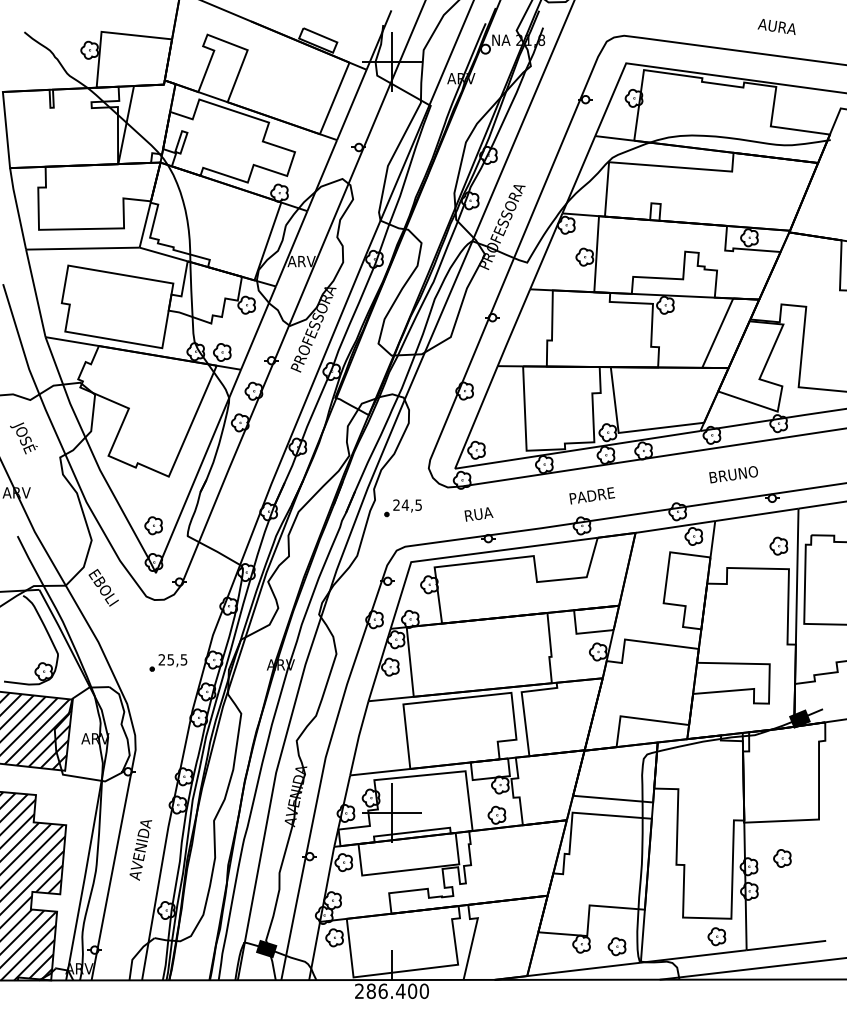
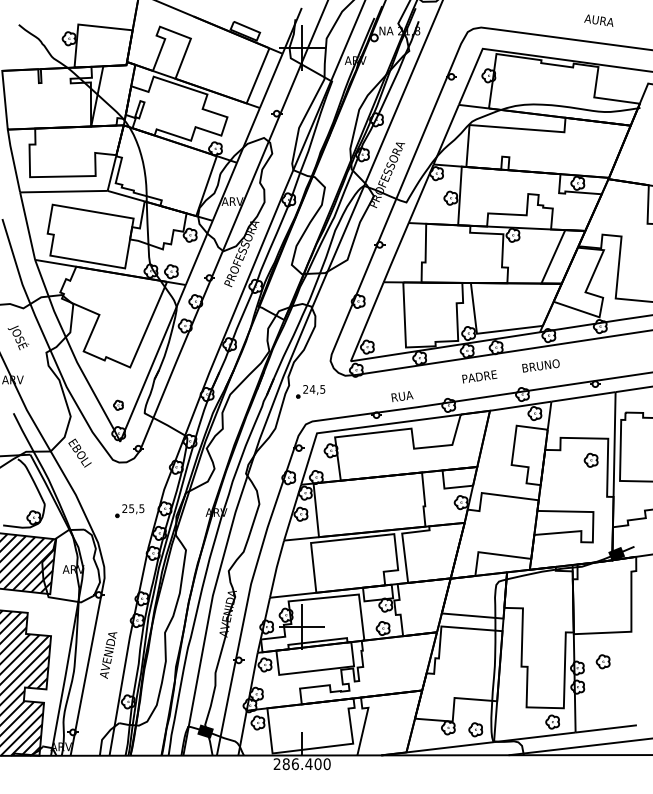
text: (733, 474) -> (540, 365), moved
text: (592, 495) -> (479, 376), moved
text: (478, 514) -> (402, 396), moved
part: (153, 525) -> (118, 405), size x0.7
part: (778, 545) -> (590, 459), moved

